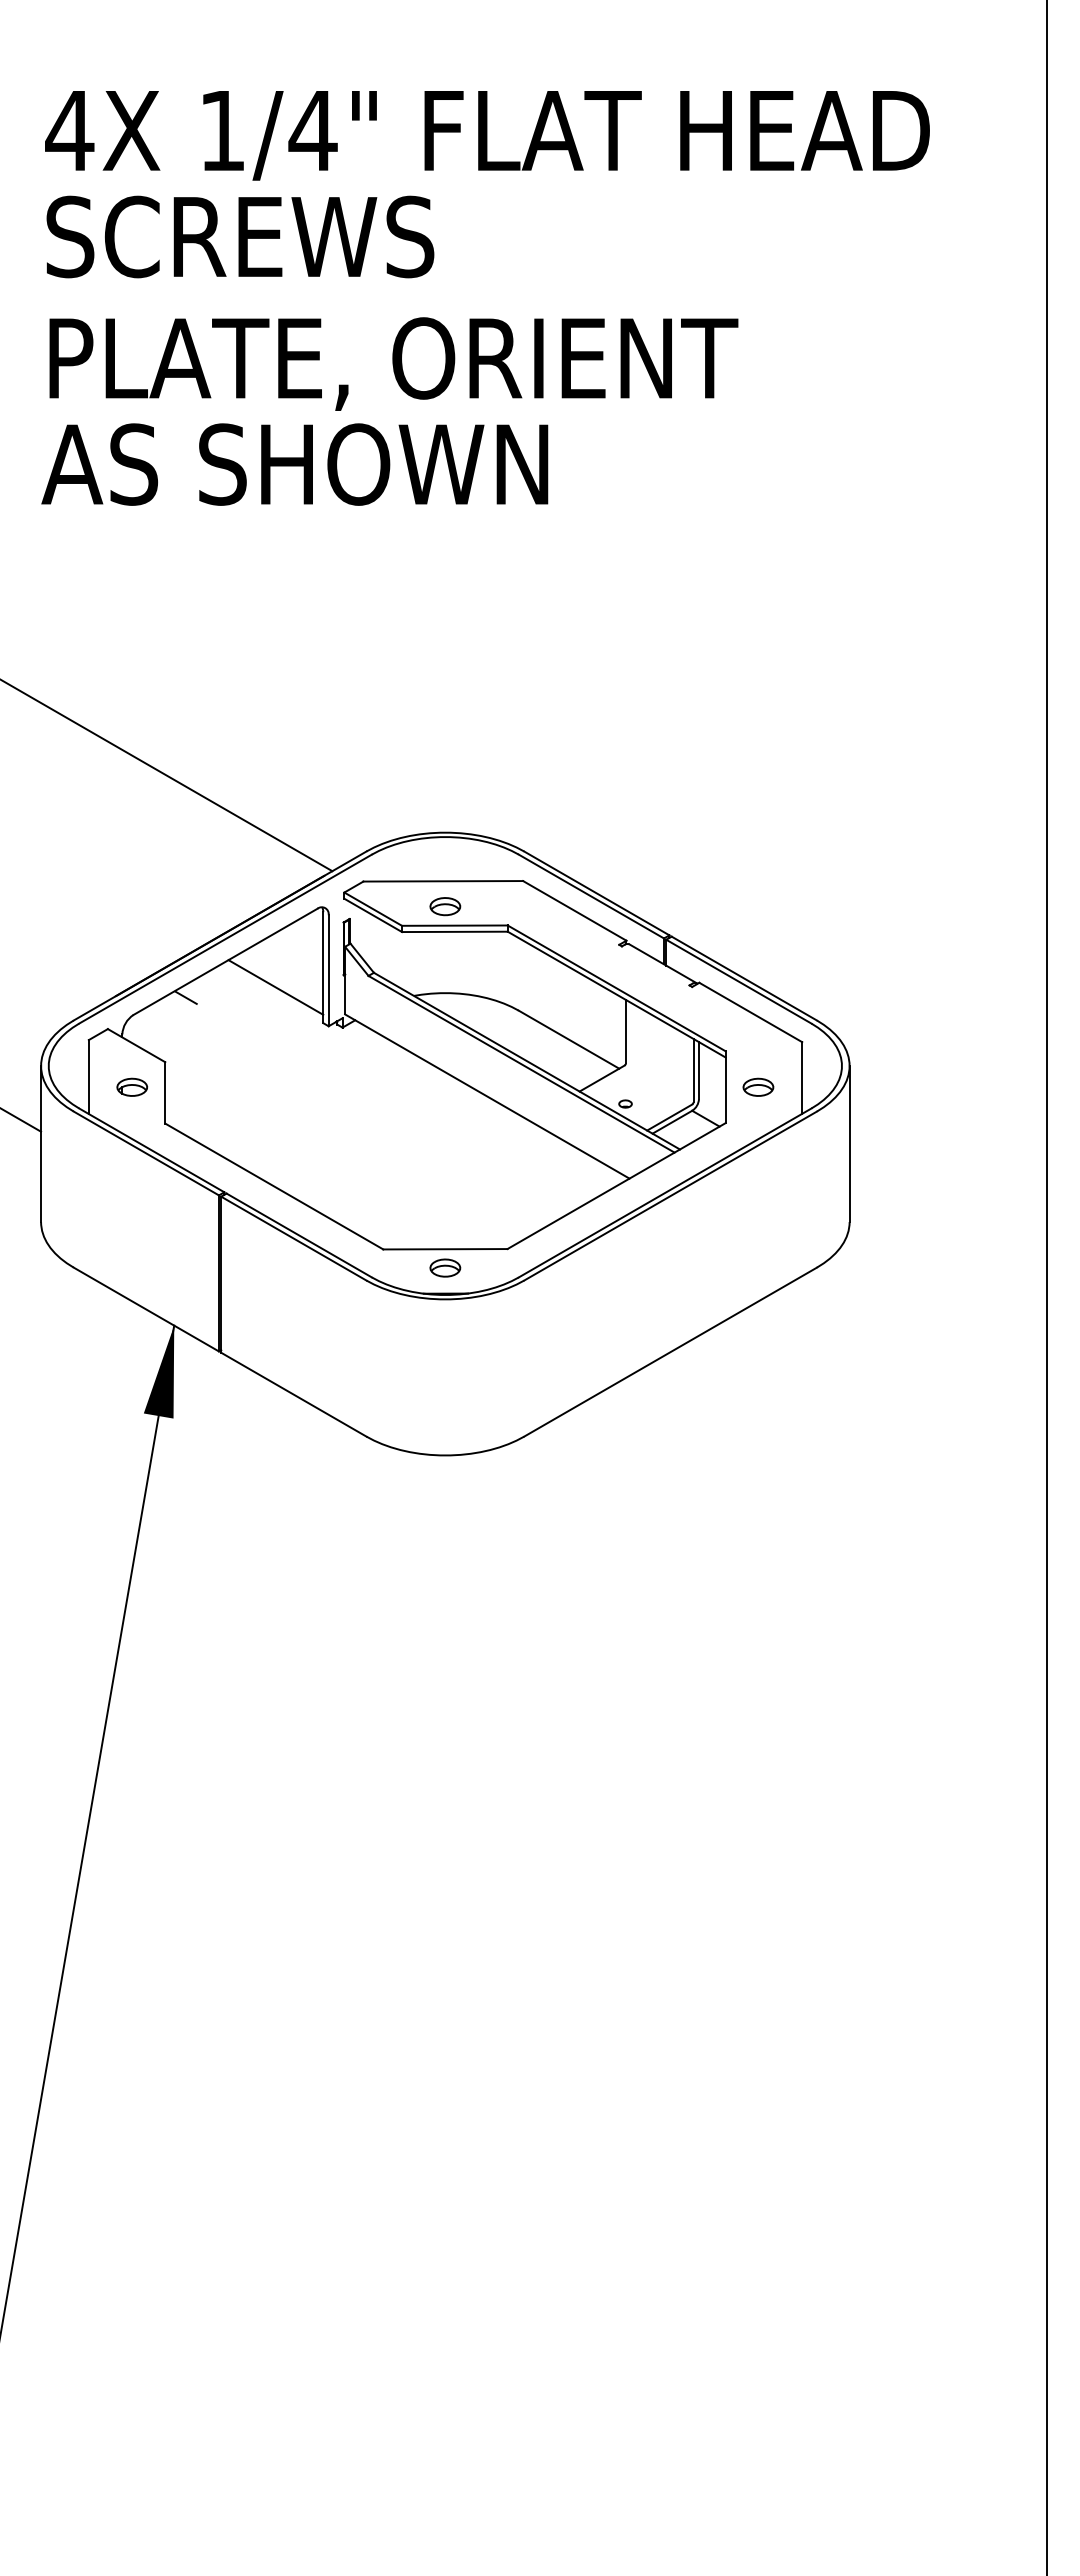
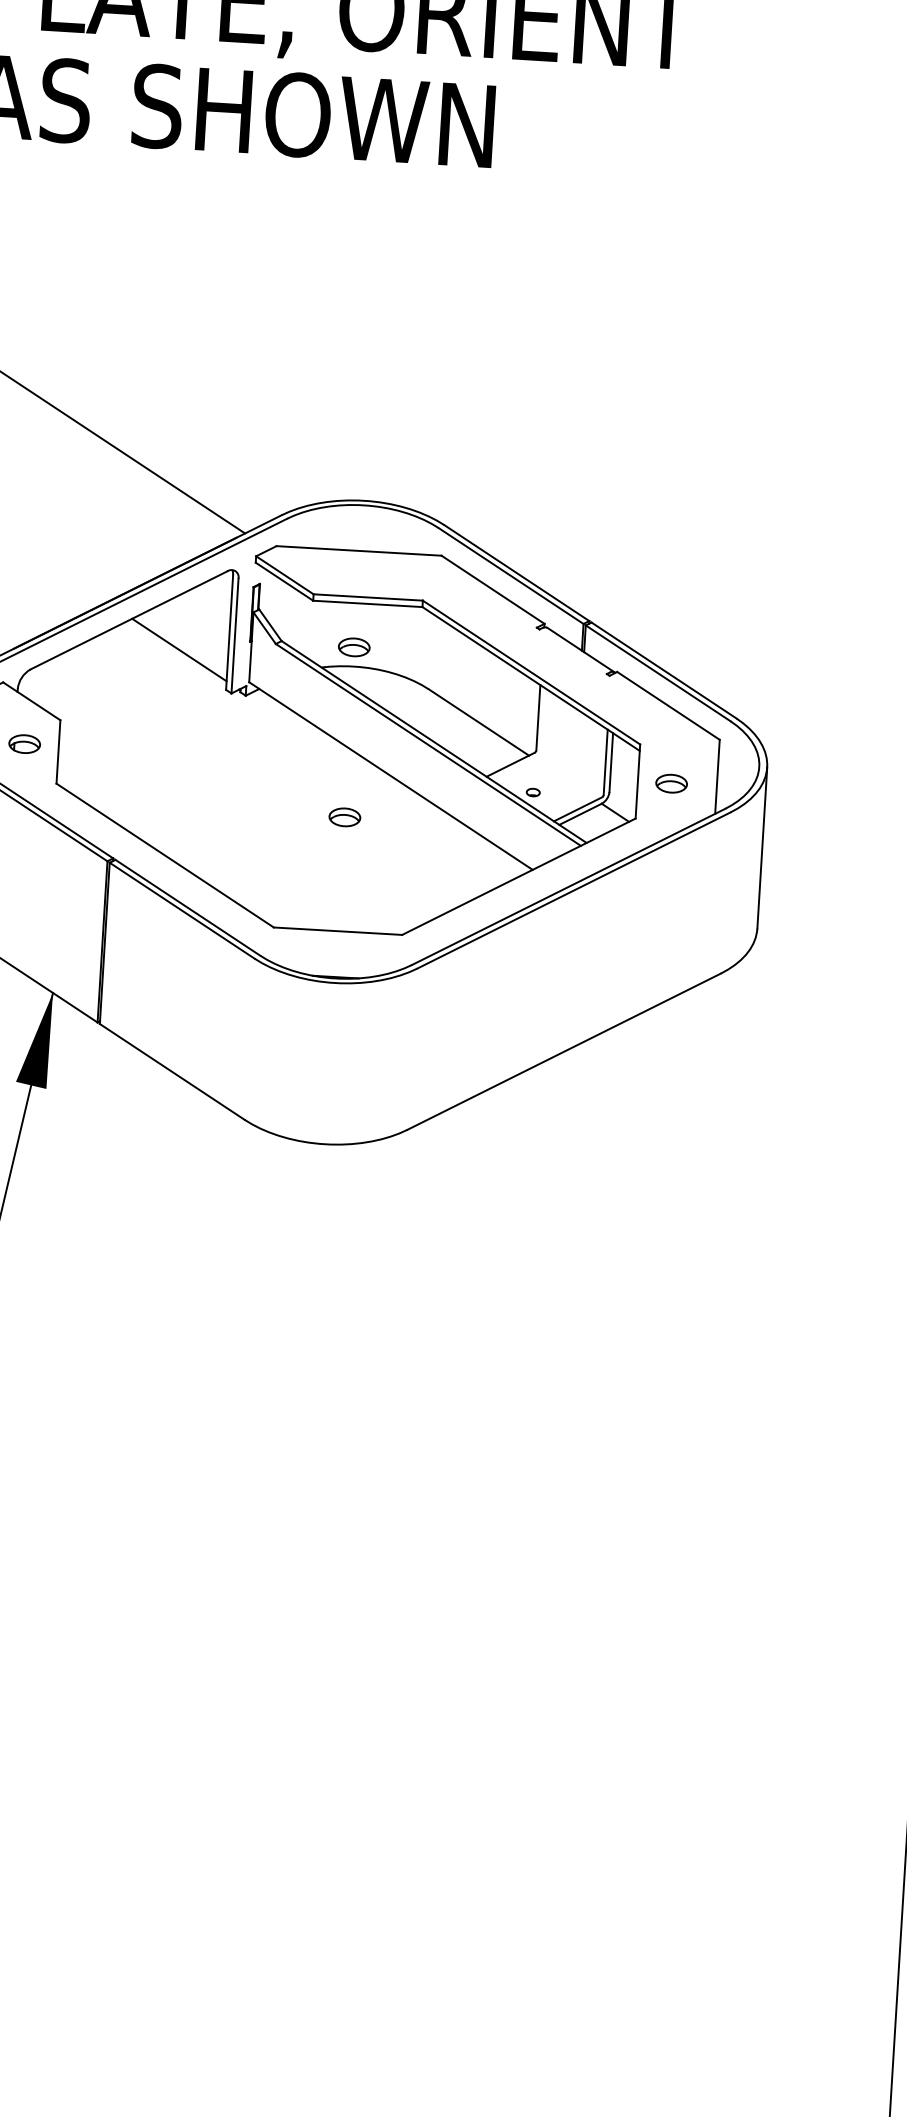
part: (445, 906) -> (354, 647), moved
line: (185, 997) -> (85, 654), removed
part: (445, 1267) -> (345, 816), moved

